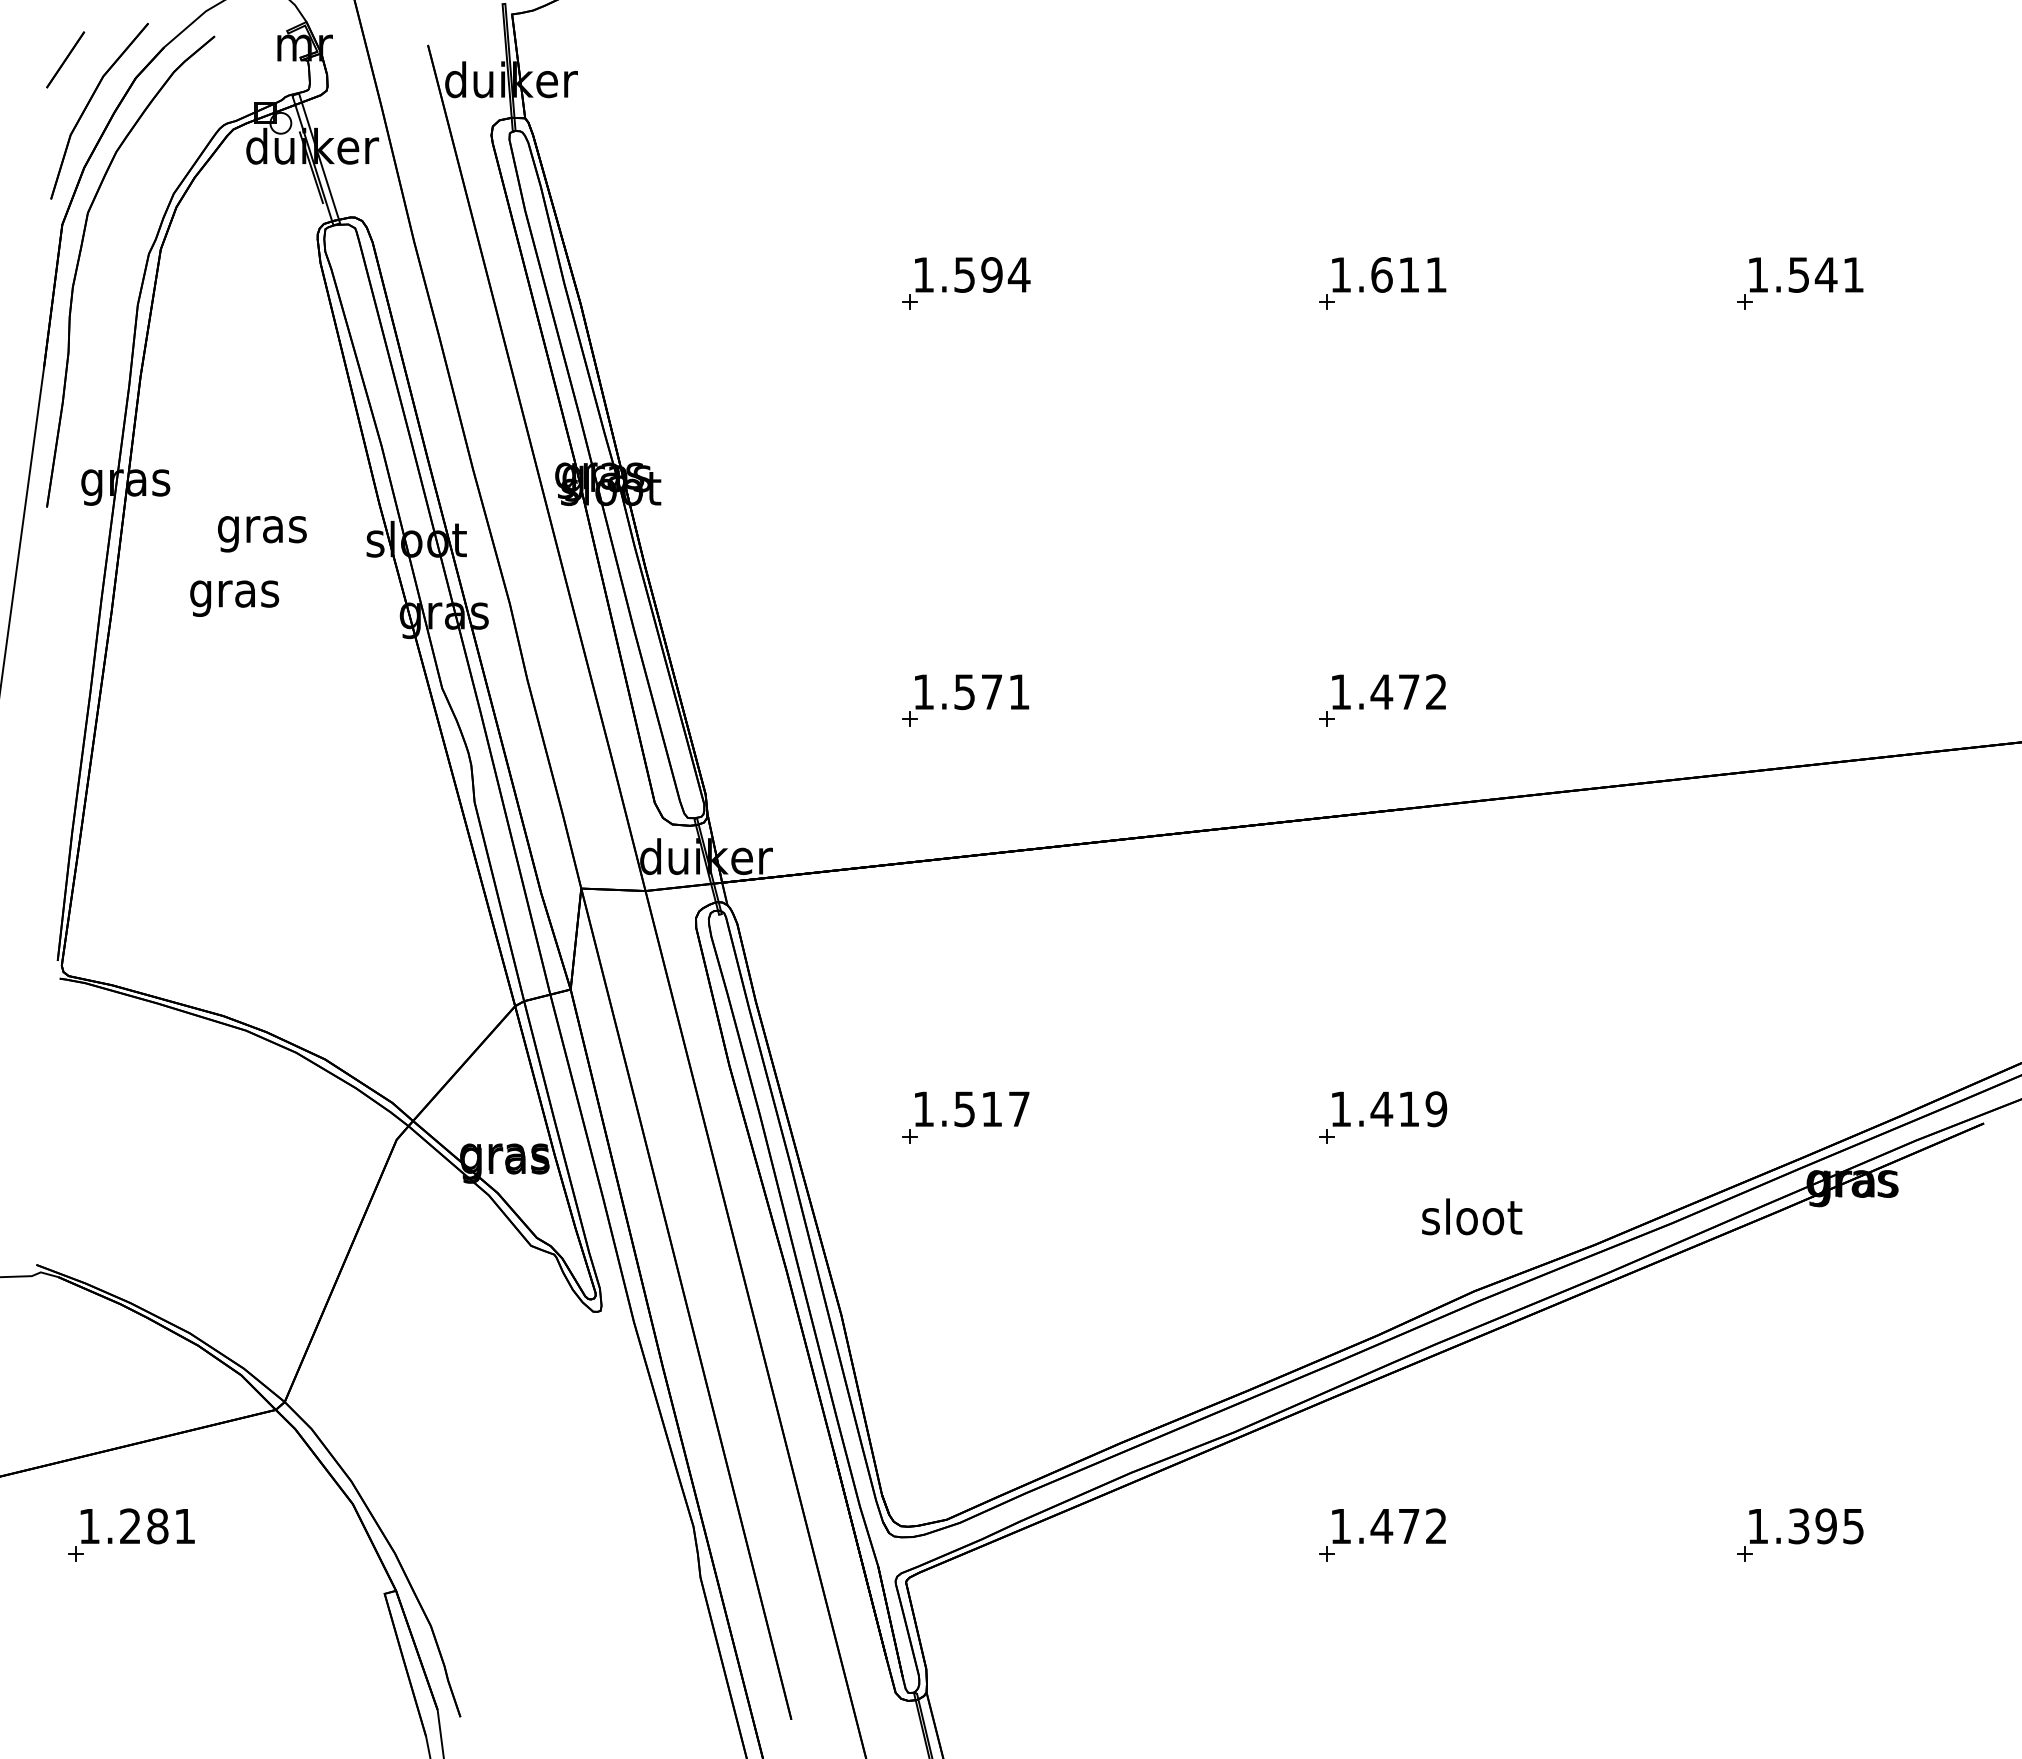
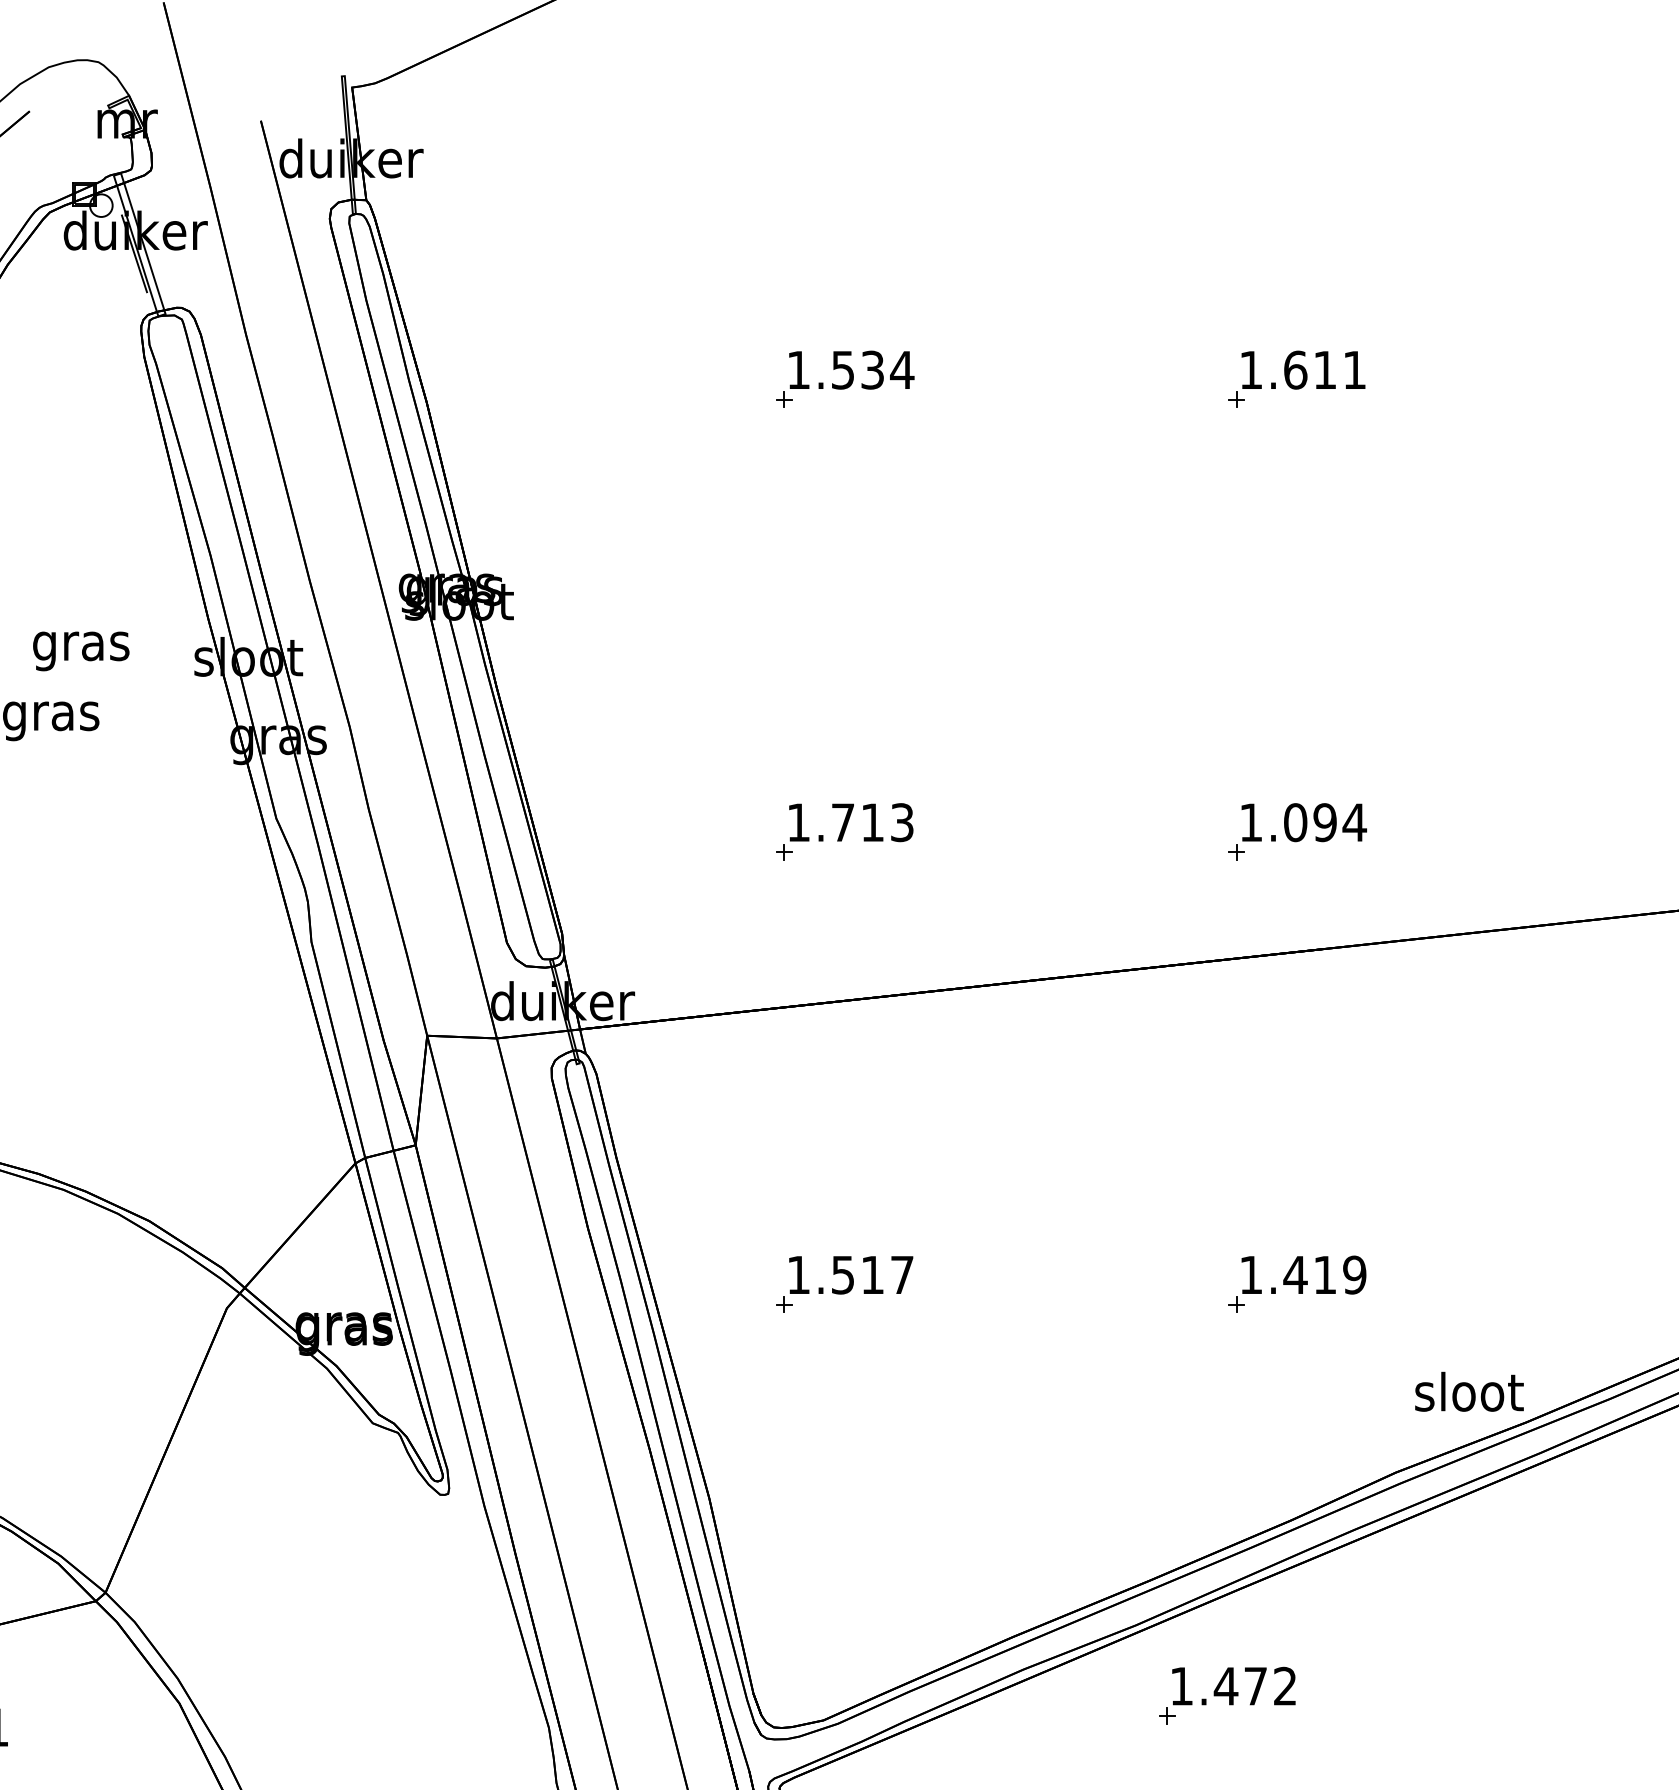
text: (991, 274) -> (872, 369), 1.594 -> 1.534
text: (991, 692) -> (872, 823), 1.571 -> 1.713
text: (1408, 692) -> (1324, 823), 1.472 -> 1.094
text: (1472, 1216) -> (1469, 1391), moved
part: (1382, 1534) -> (1226, 1695), moved

